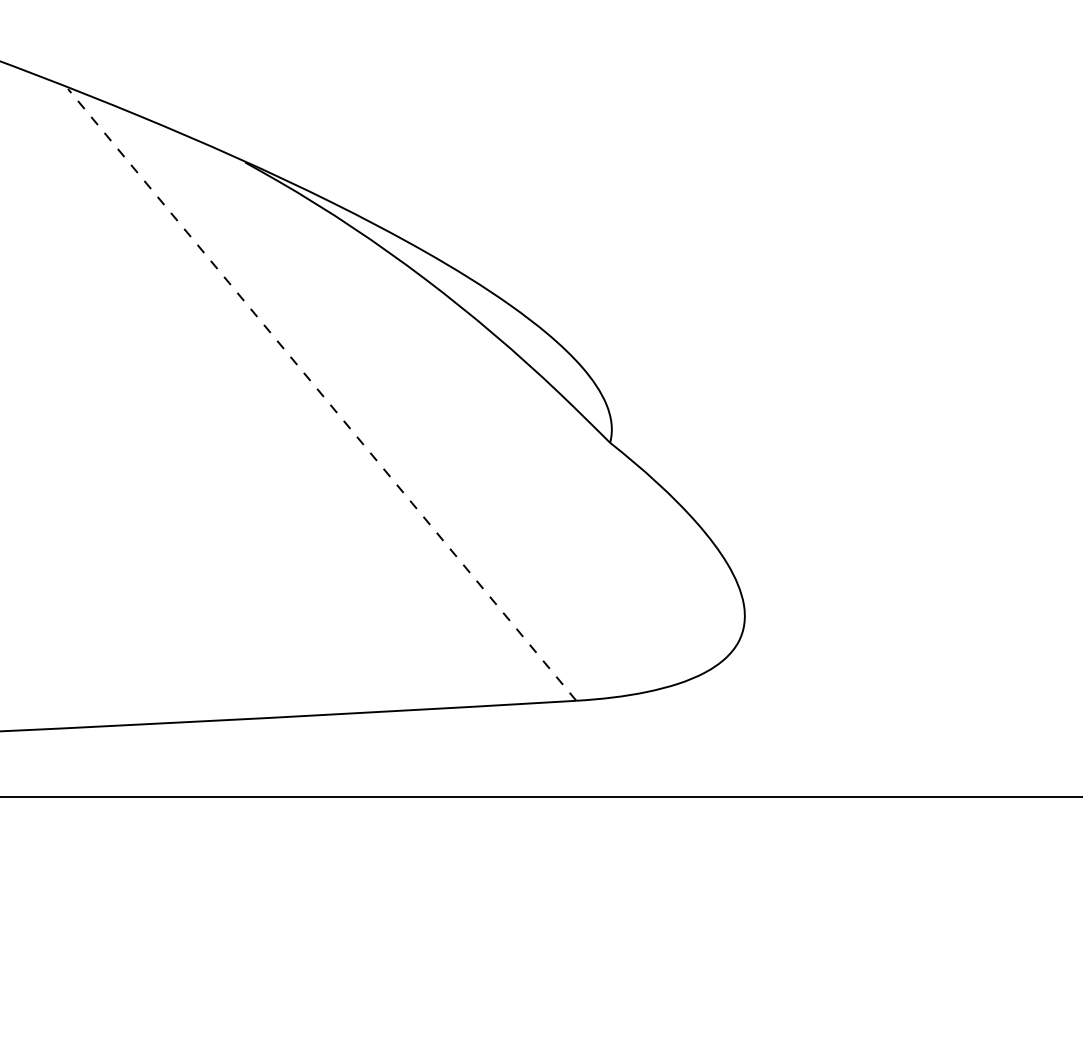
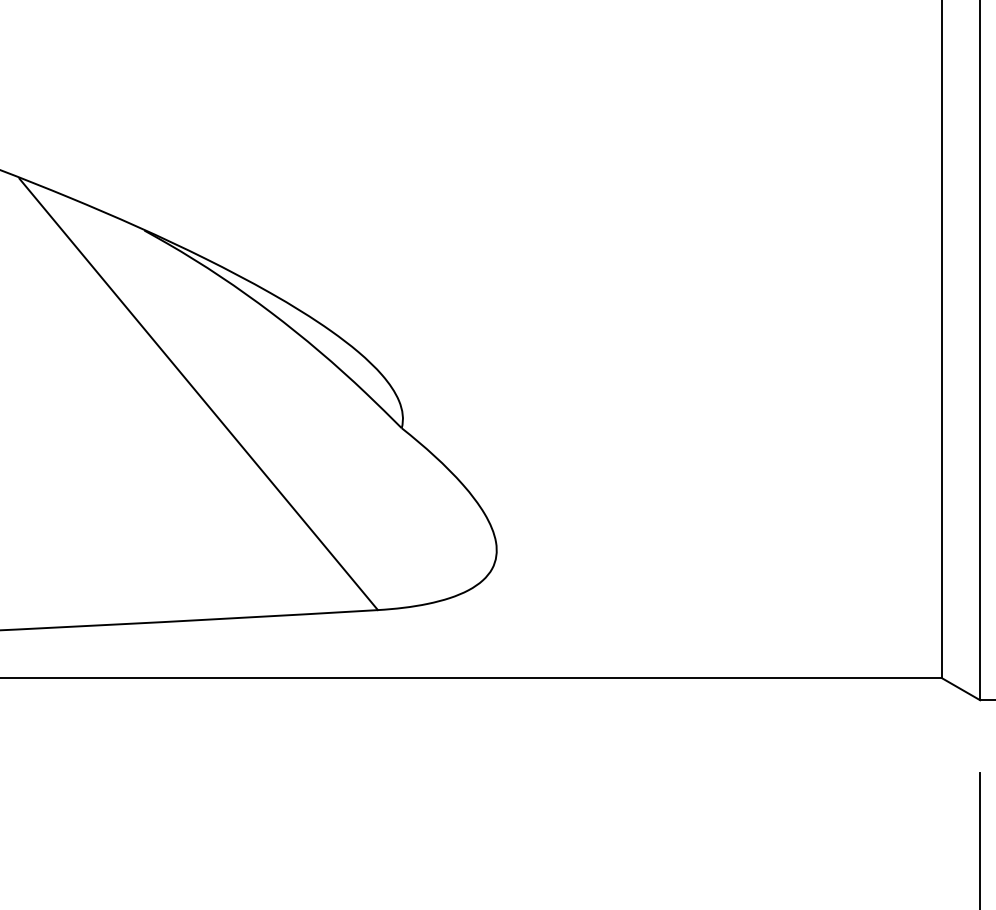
line: (321, 395) -> (198, 394), dashed -> solid

